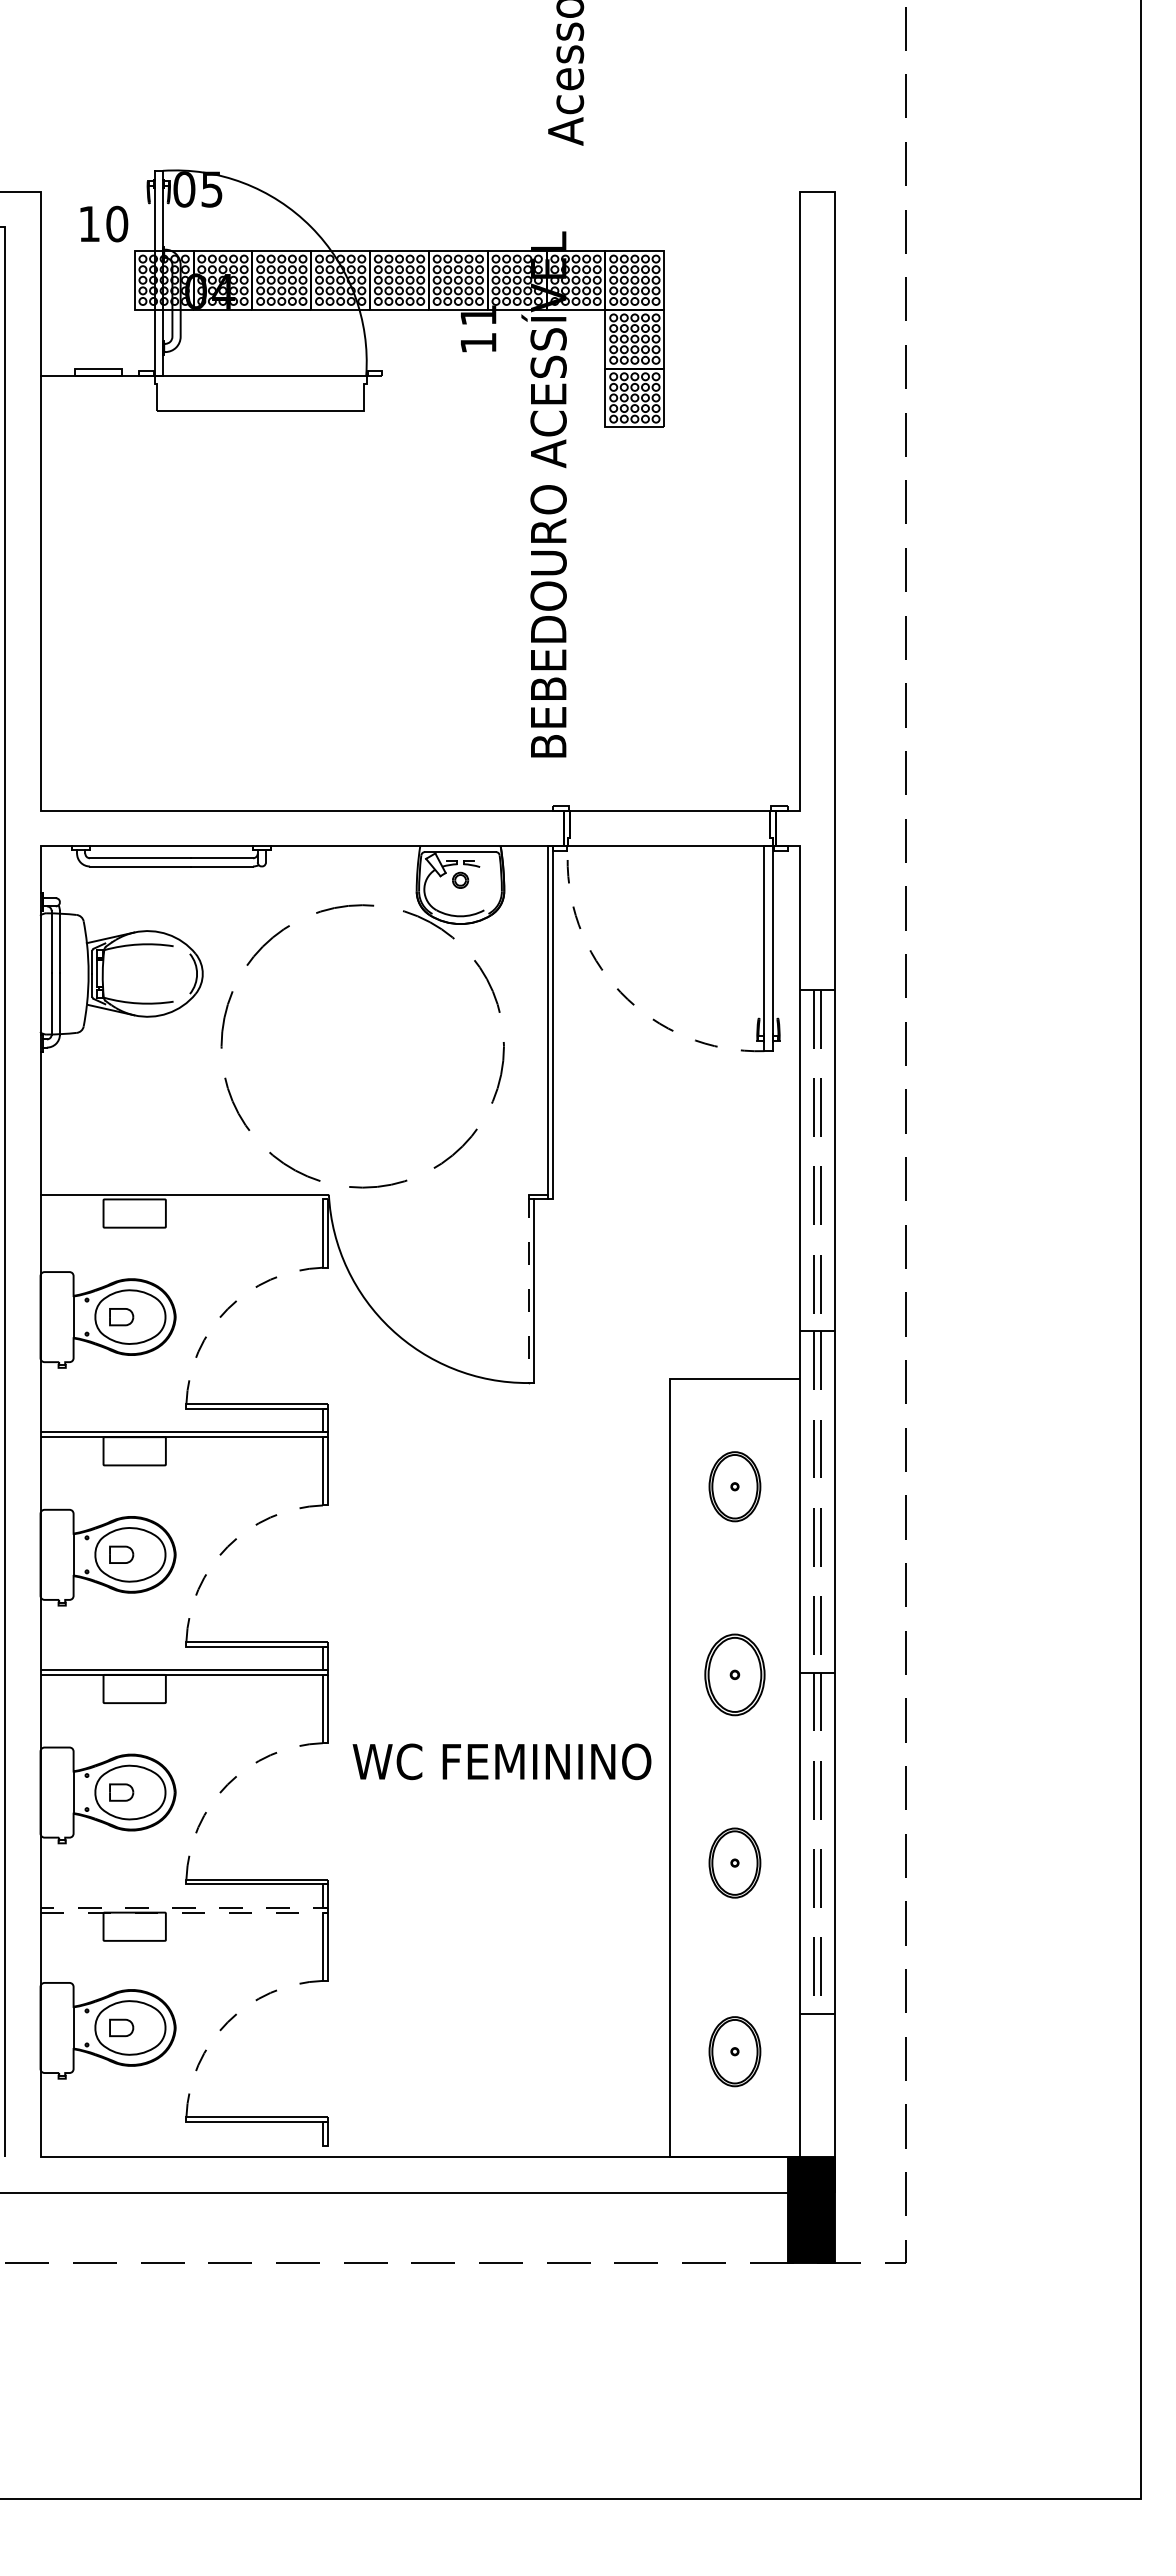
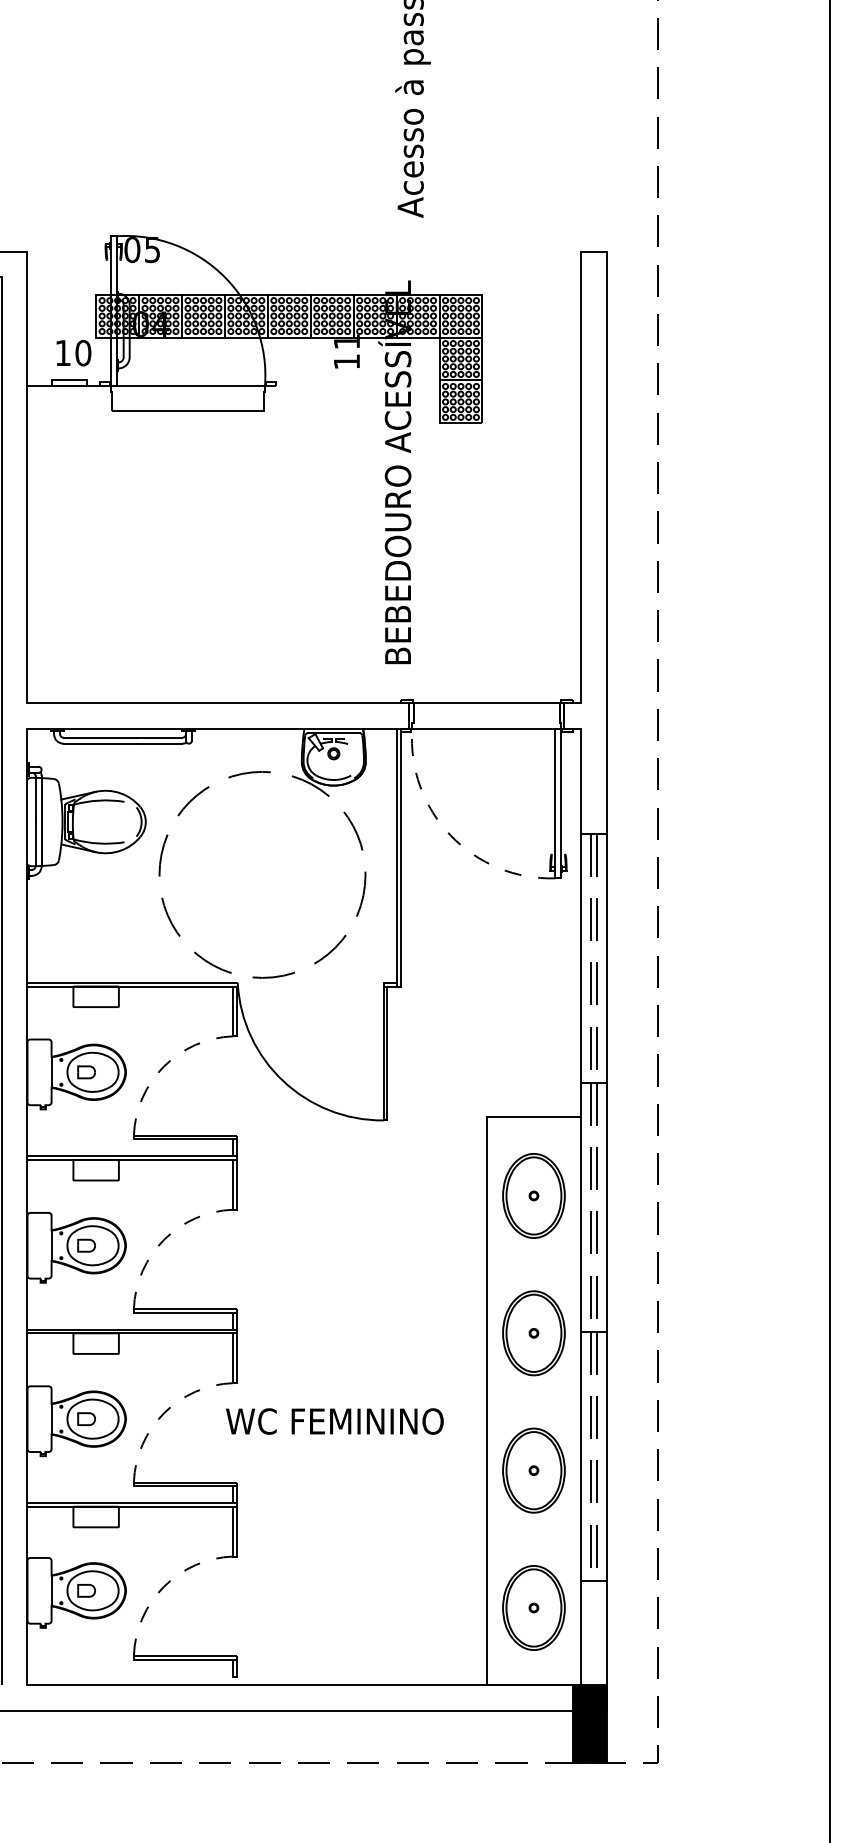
text: (104, 223) -> (74, 352), moved
line: (183, 1199) -> (131, 986), added
line: (528, 1289) -> (383, 1052), dashed -> solid
part: (734, 1486) -> (533, 1195), size x1.67
part: (734, 1674) -> (533, 1333), size x1.43
text: (501, 1761) -> (334, 1421), moved
part: (734, 1862) -> (533, 1470), size x1.67
line: (327, 1909) -> (236, 1504), dashed -> solid
part: (734, 2051) -> (533, 1608), size x1.67

